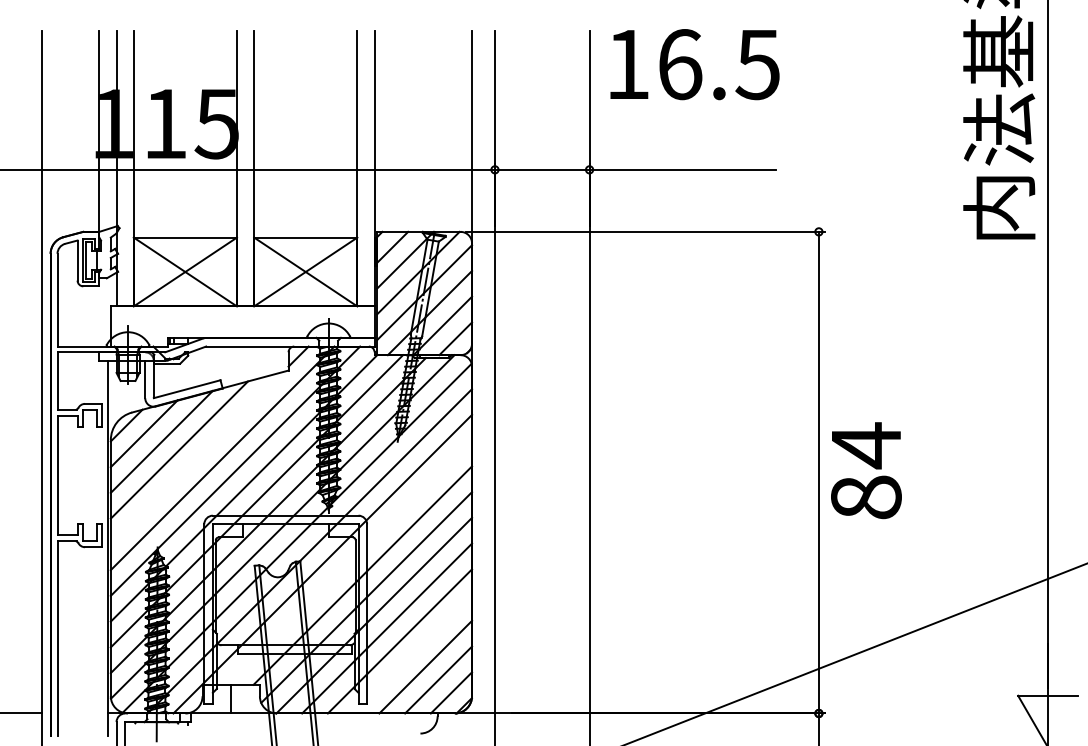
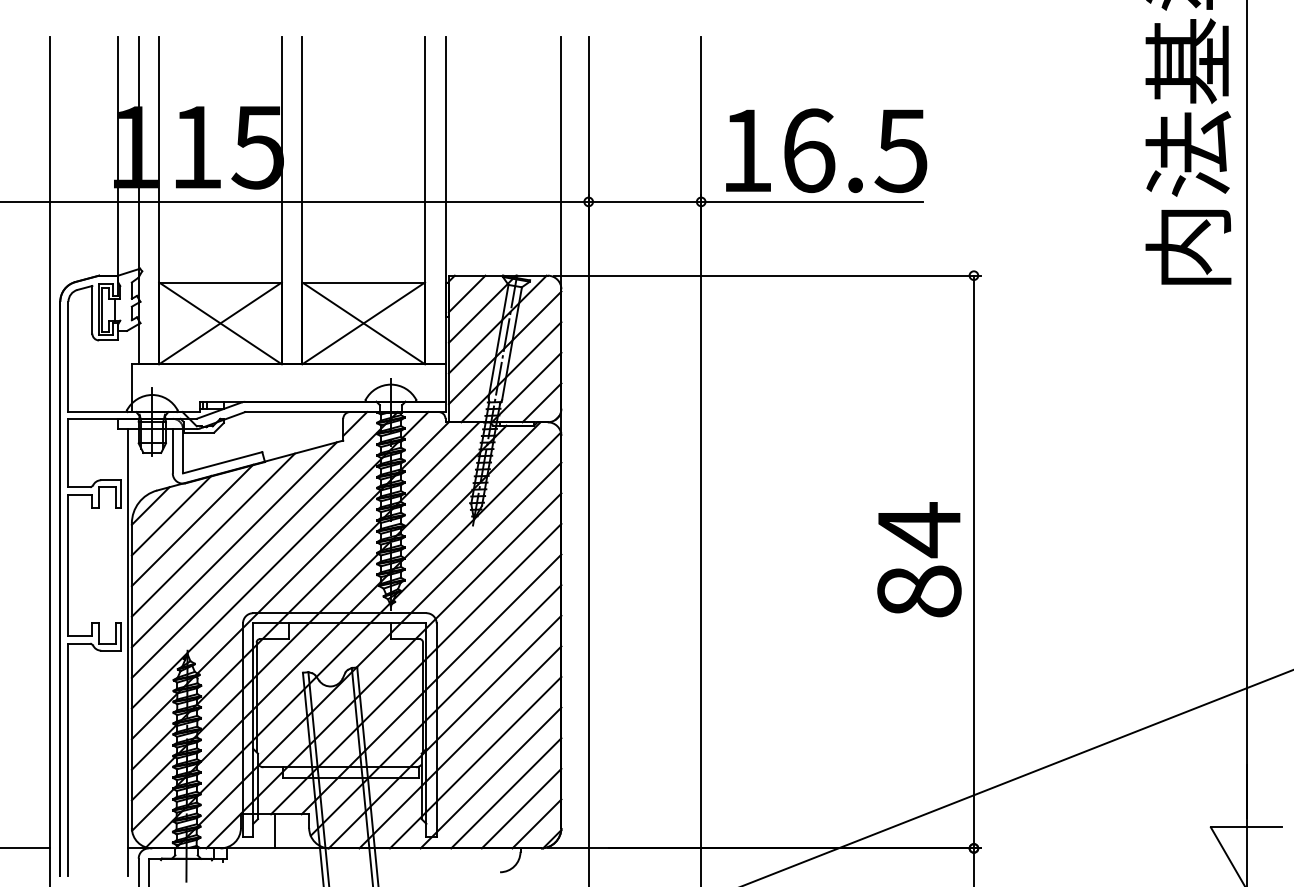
text: (694, 64) -> (826, 150), moved
line: (196, 457) -> (233, 544), added
text: (866, 470) -> (919, 559), moved
line: (350, 562) -> (416, 668), added
line: (412, 653) -> (490, 777), added

